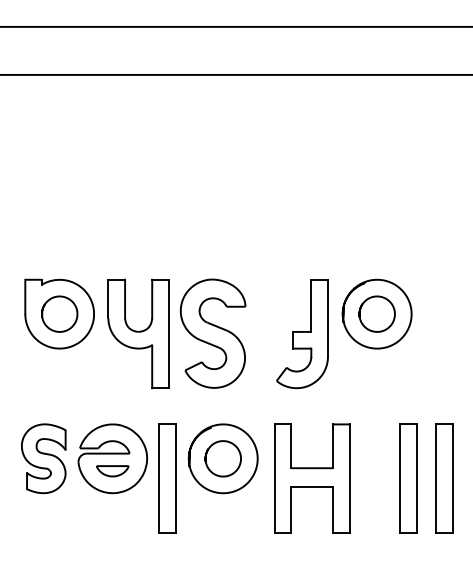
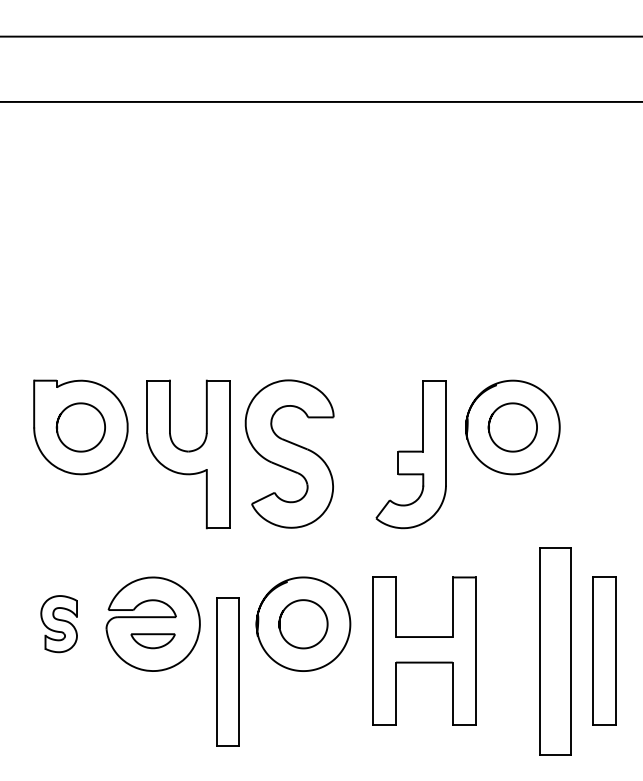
part: (43, 458) -> (58, 623), size x0.6
part: (167, 478) -> (227, 671), moved
part: (408, 478) -> (555, 650), size x1.4

